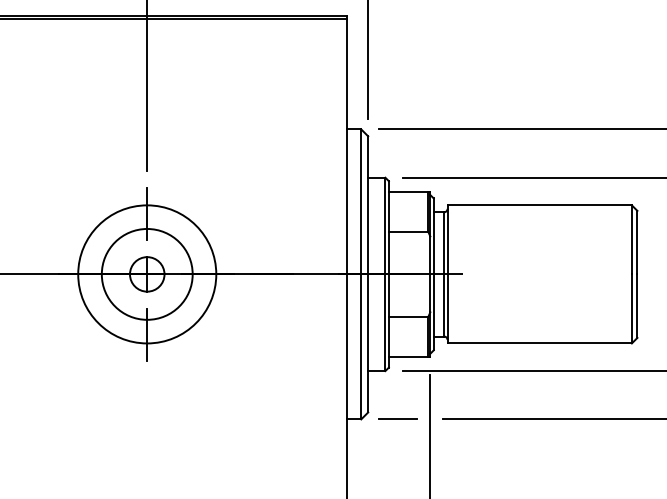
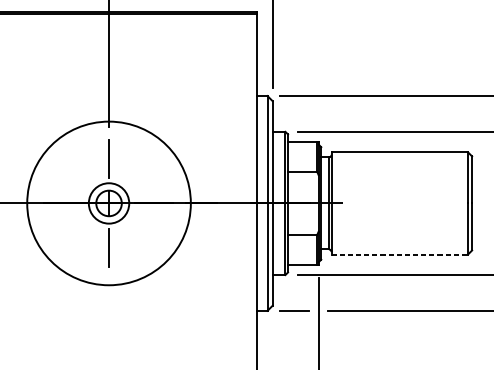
circle: (146, 273) -> (108, 202), size x0.6
circle: (147, 274) -> (109, 203), size x1.6
line: (540, 343) -> (400, 254), solid -> dashed

